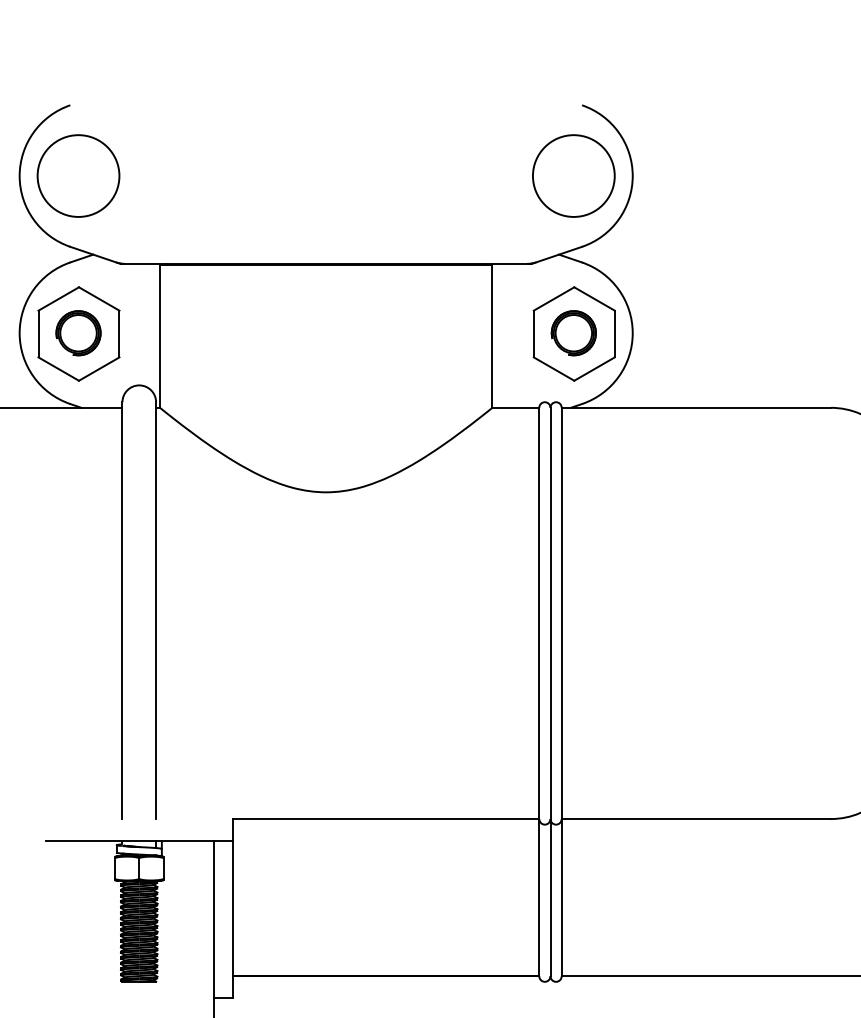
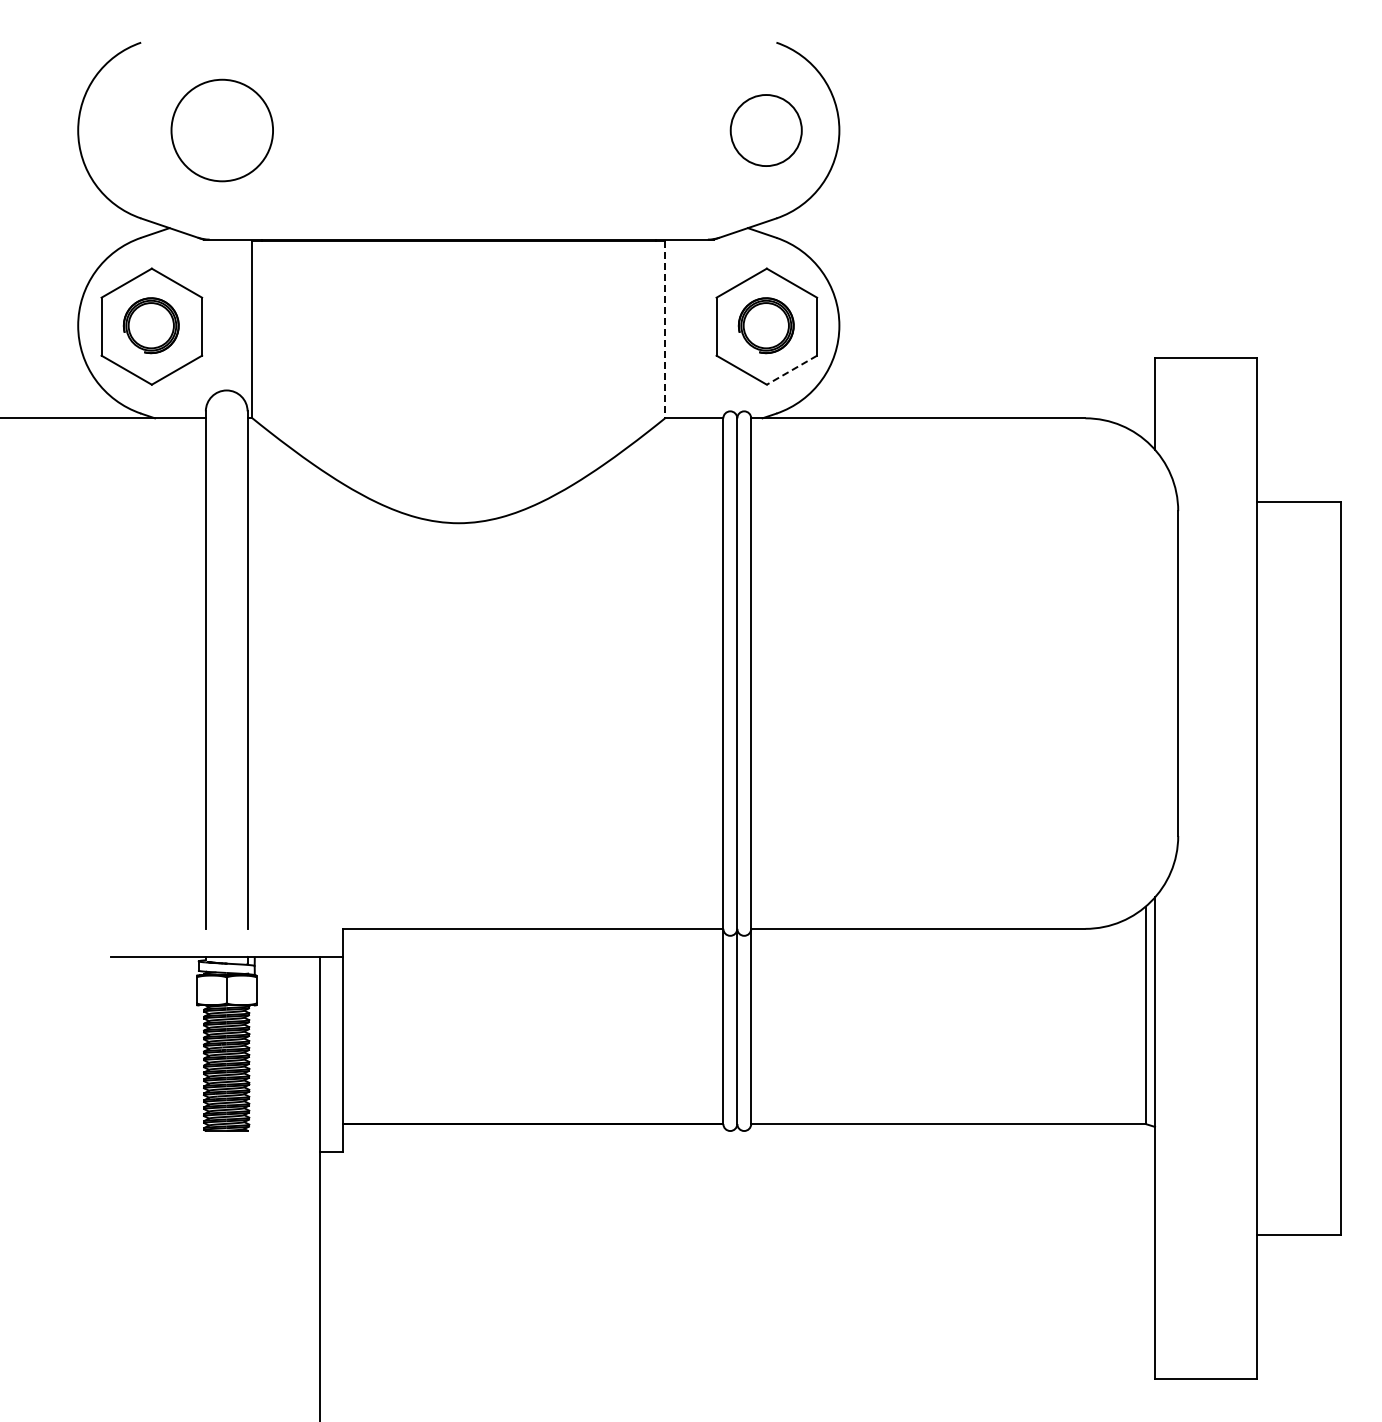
circle: (77, 176) -> (221, 130), moved
circle: (574, 176) -> (766, 130), size x0.7
line: (492, 336) -> (665, 329), solid -> dashed
line: (594, 369) -> (791, 370), solid -> dashed

